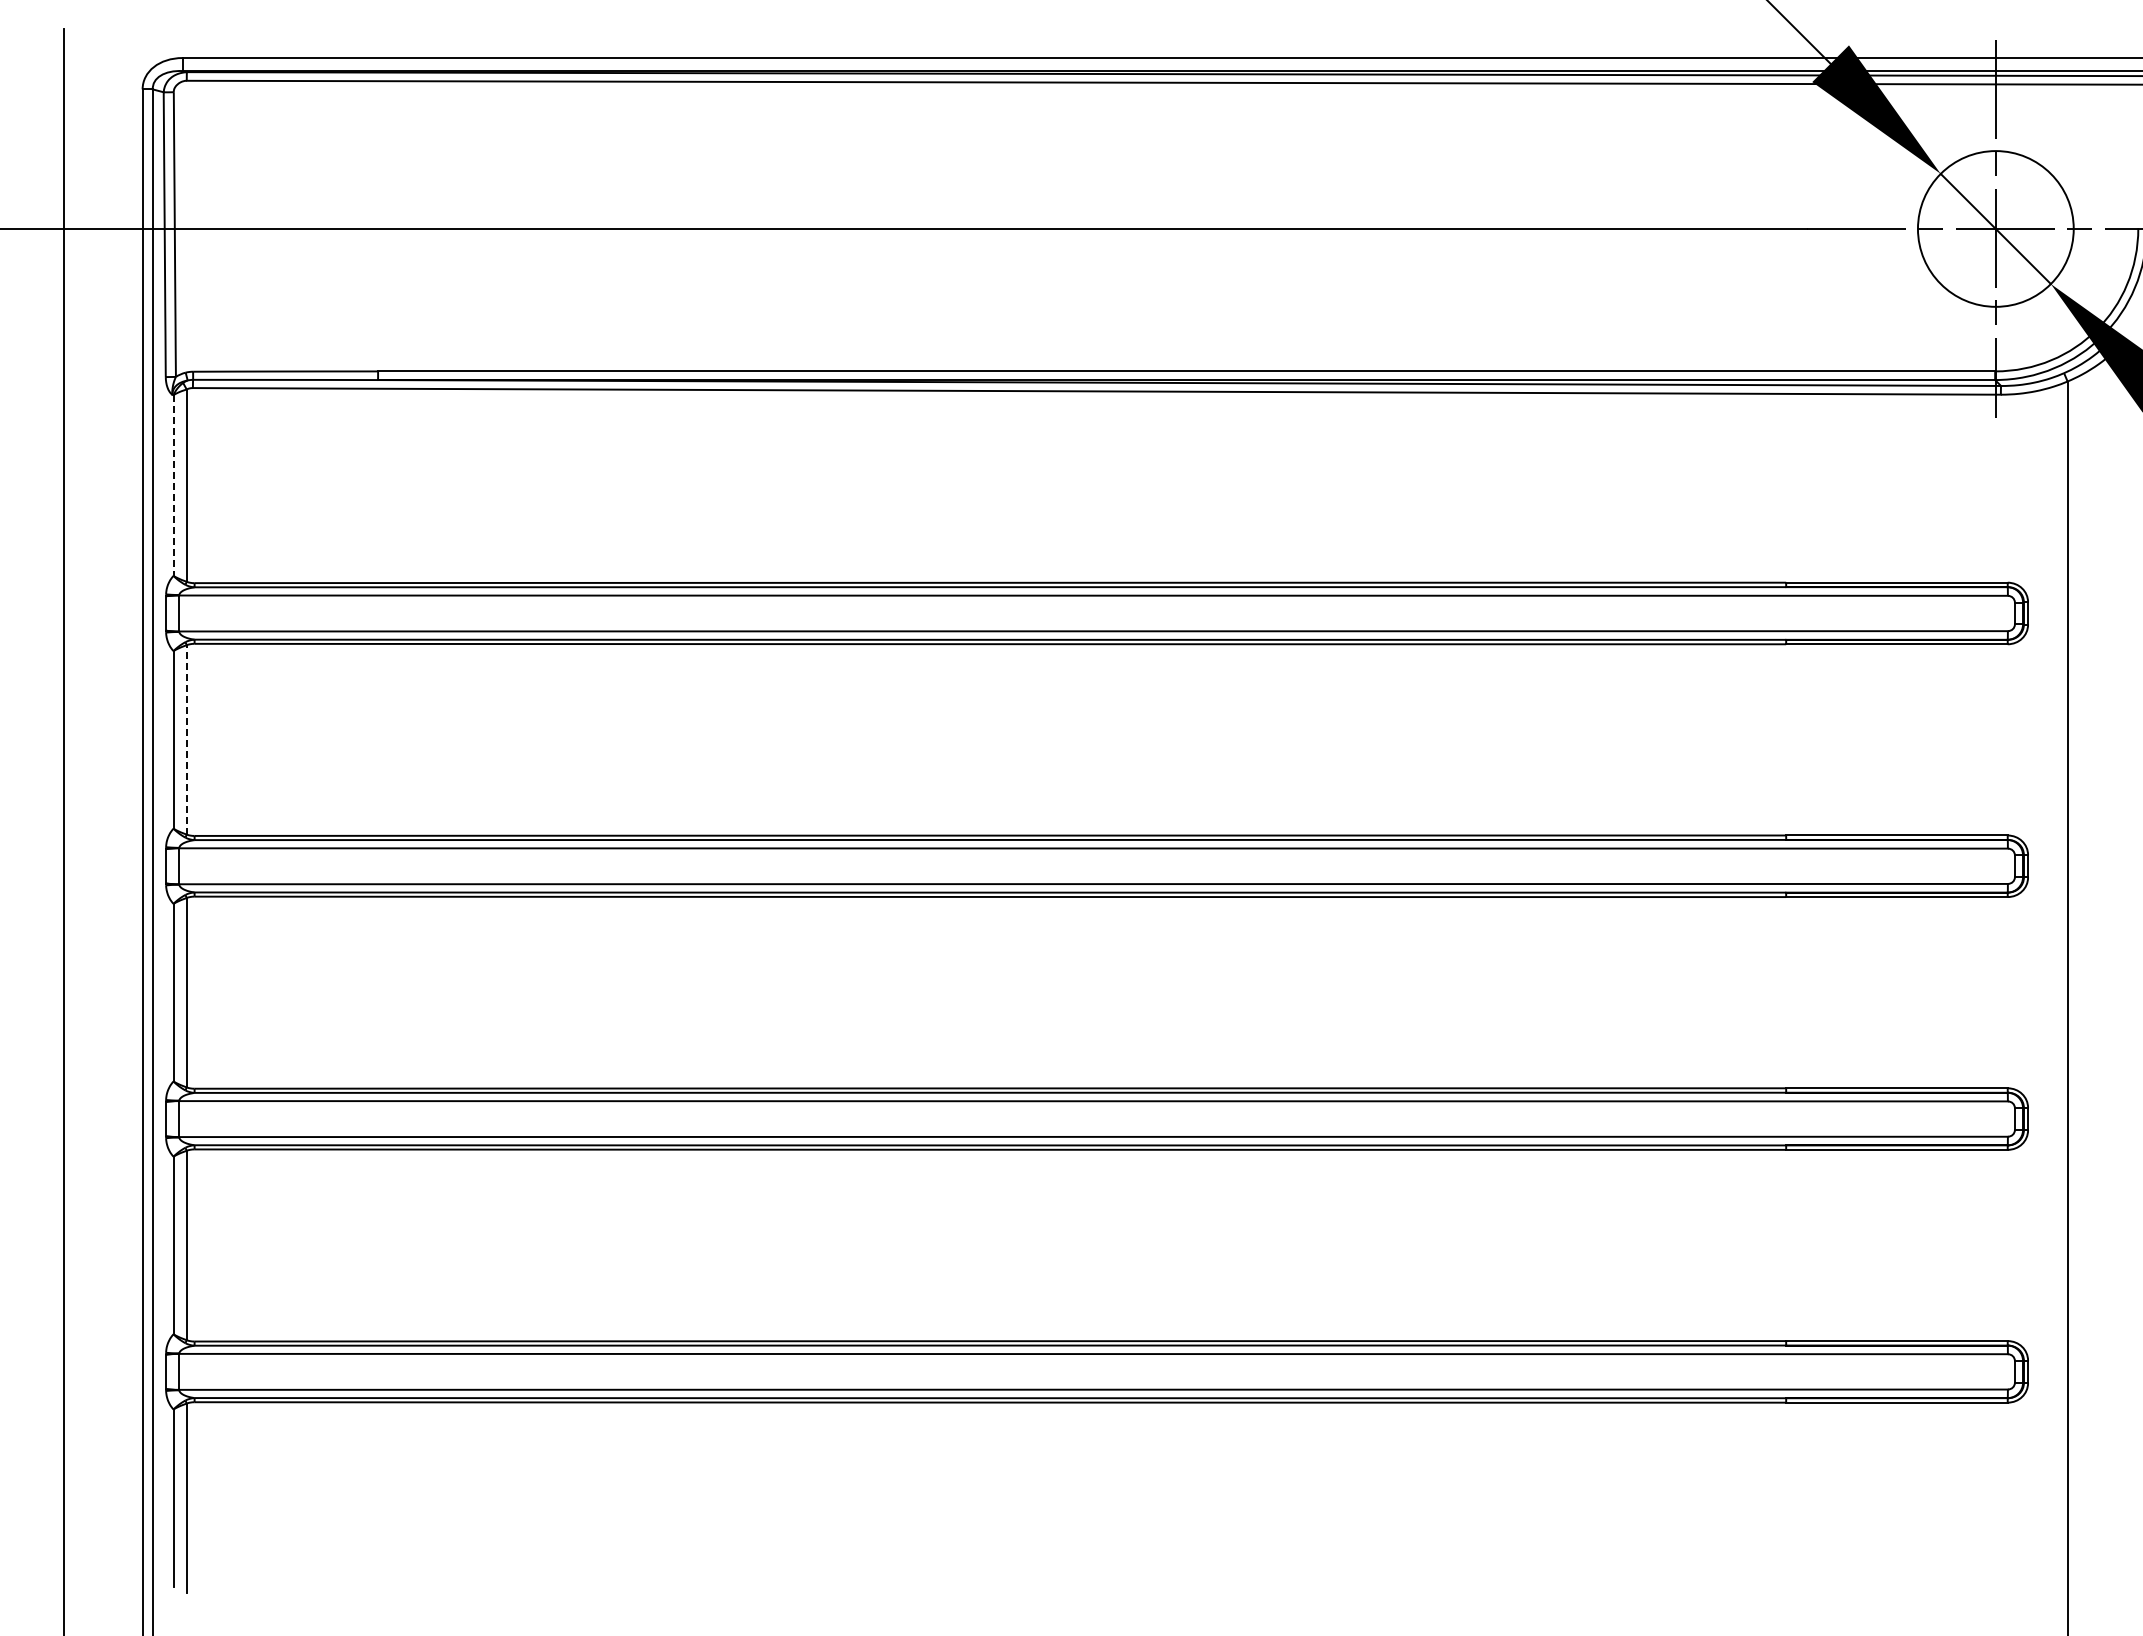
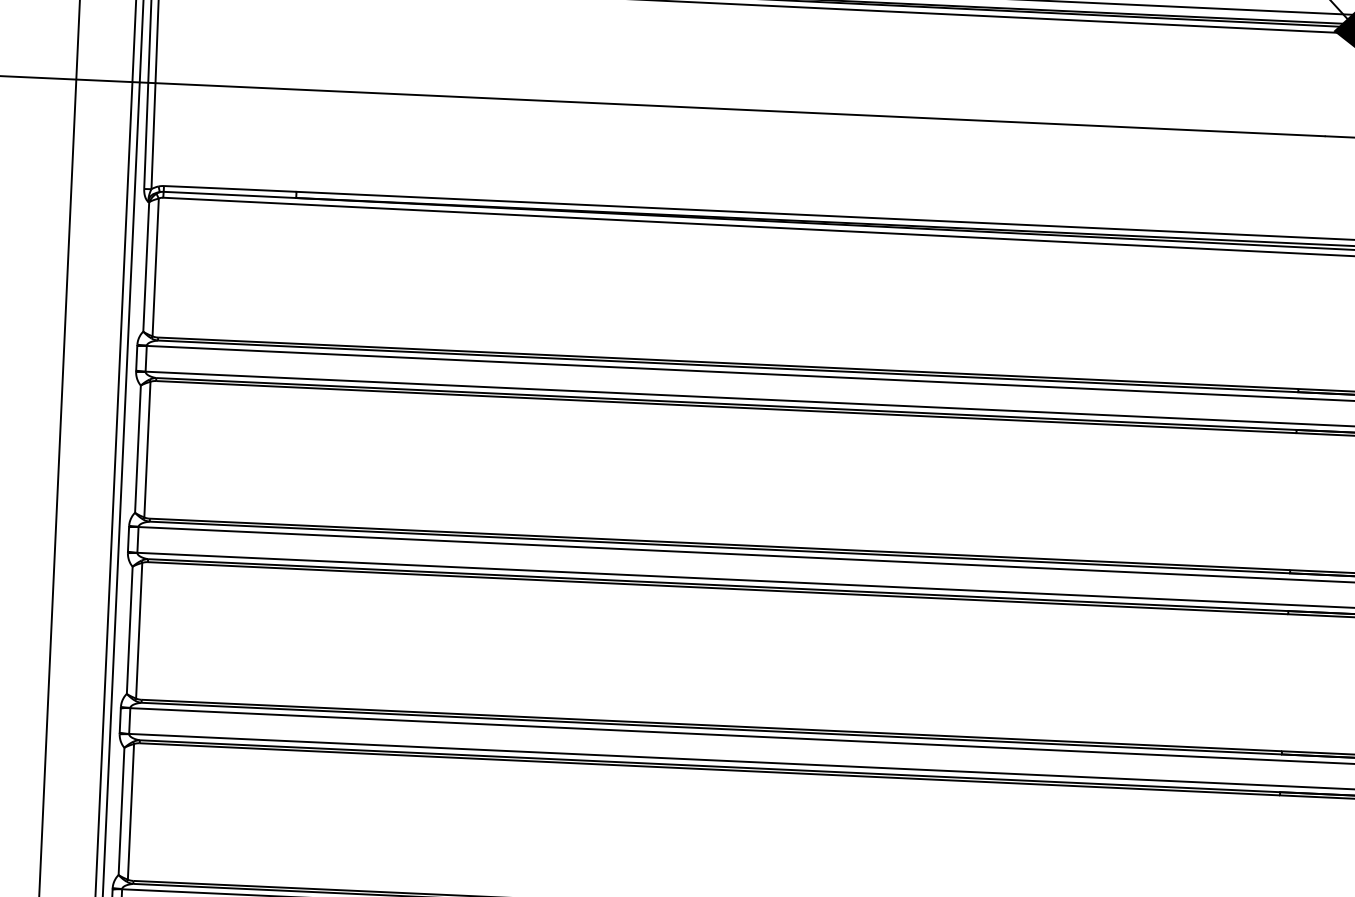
line: (173, 486) -> (146, 267), dashed -> solid
line: (186, 739) -> (147, 449), dashed -> solid

